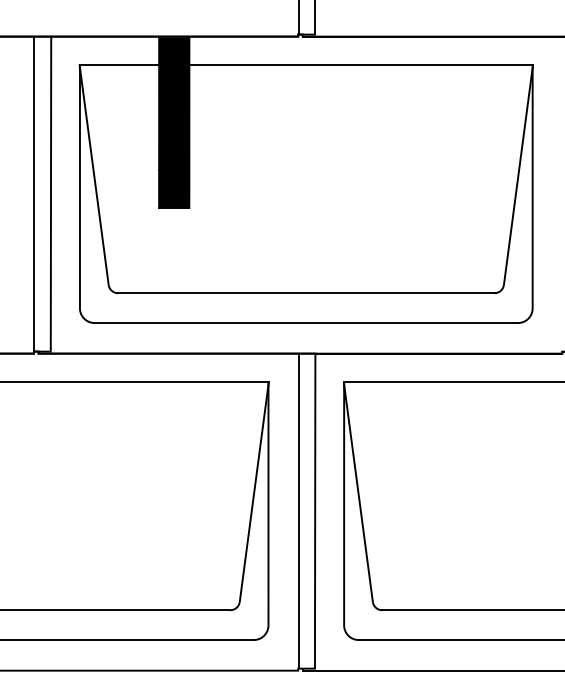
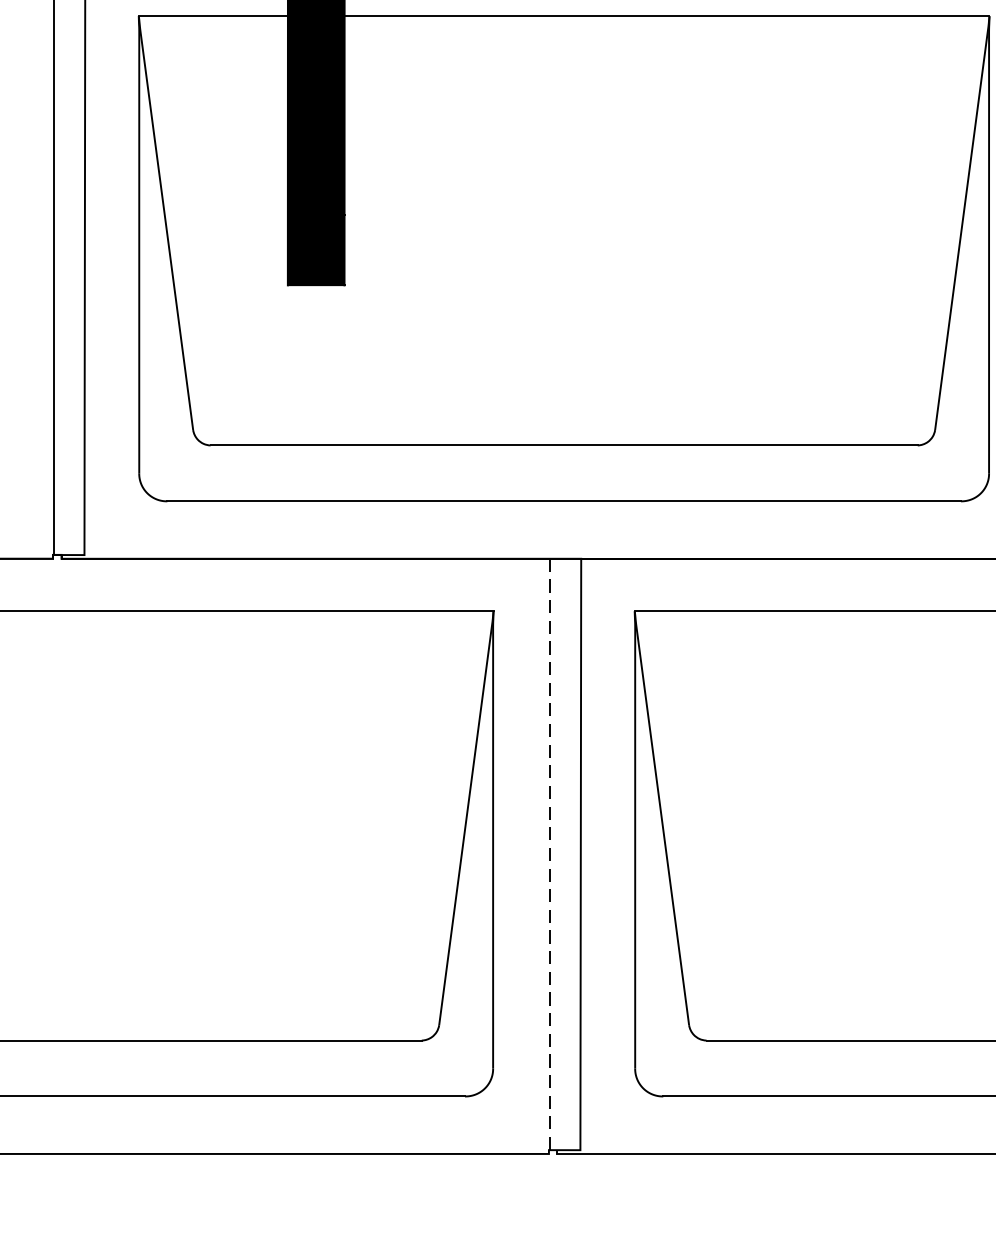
line: (298, 511) -> (549, 855), solid -> dashed

